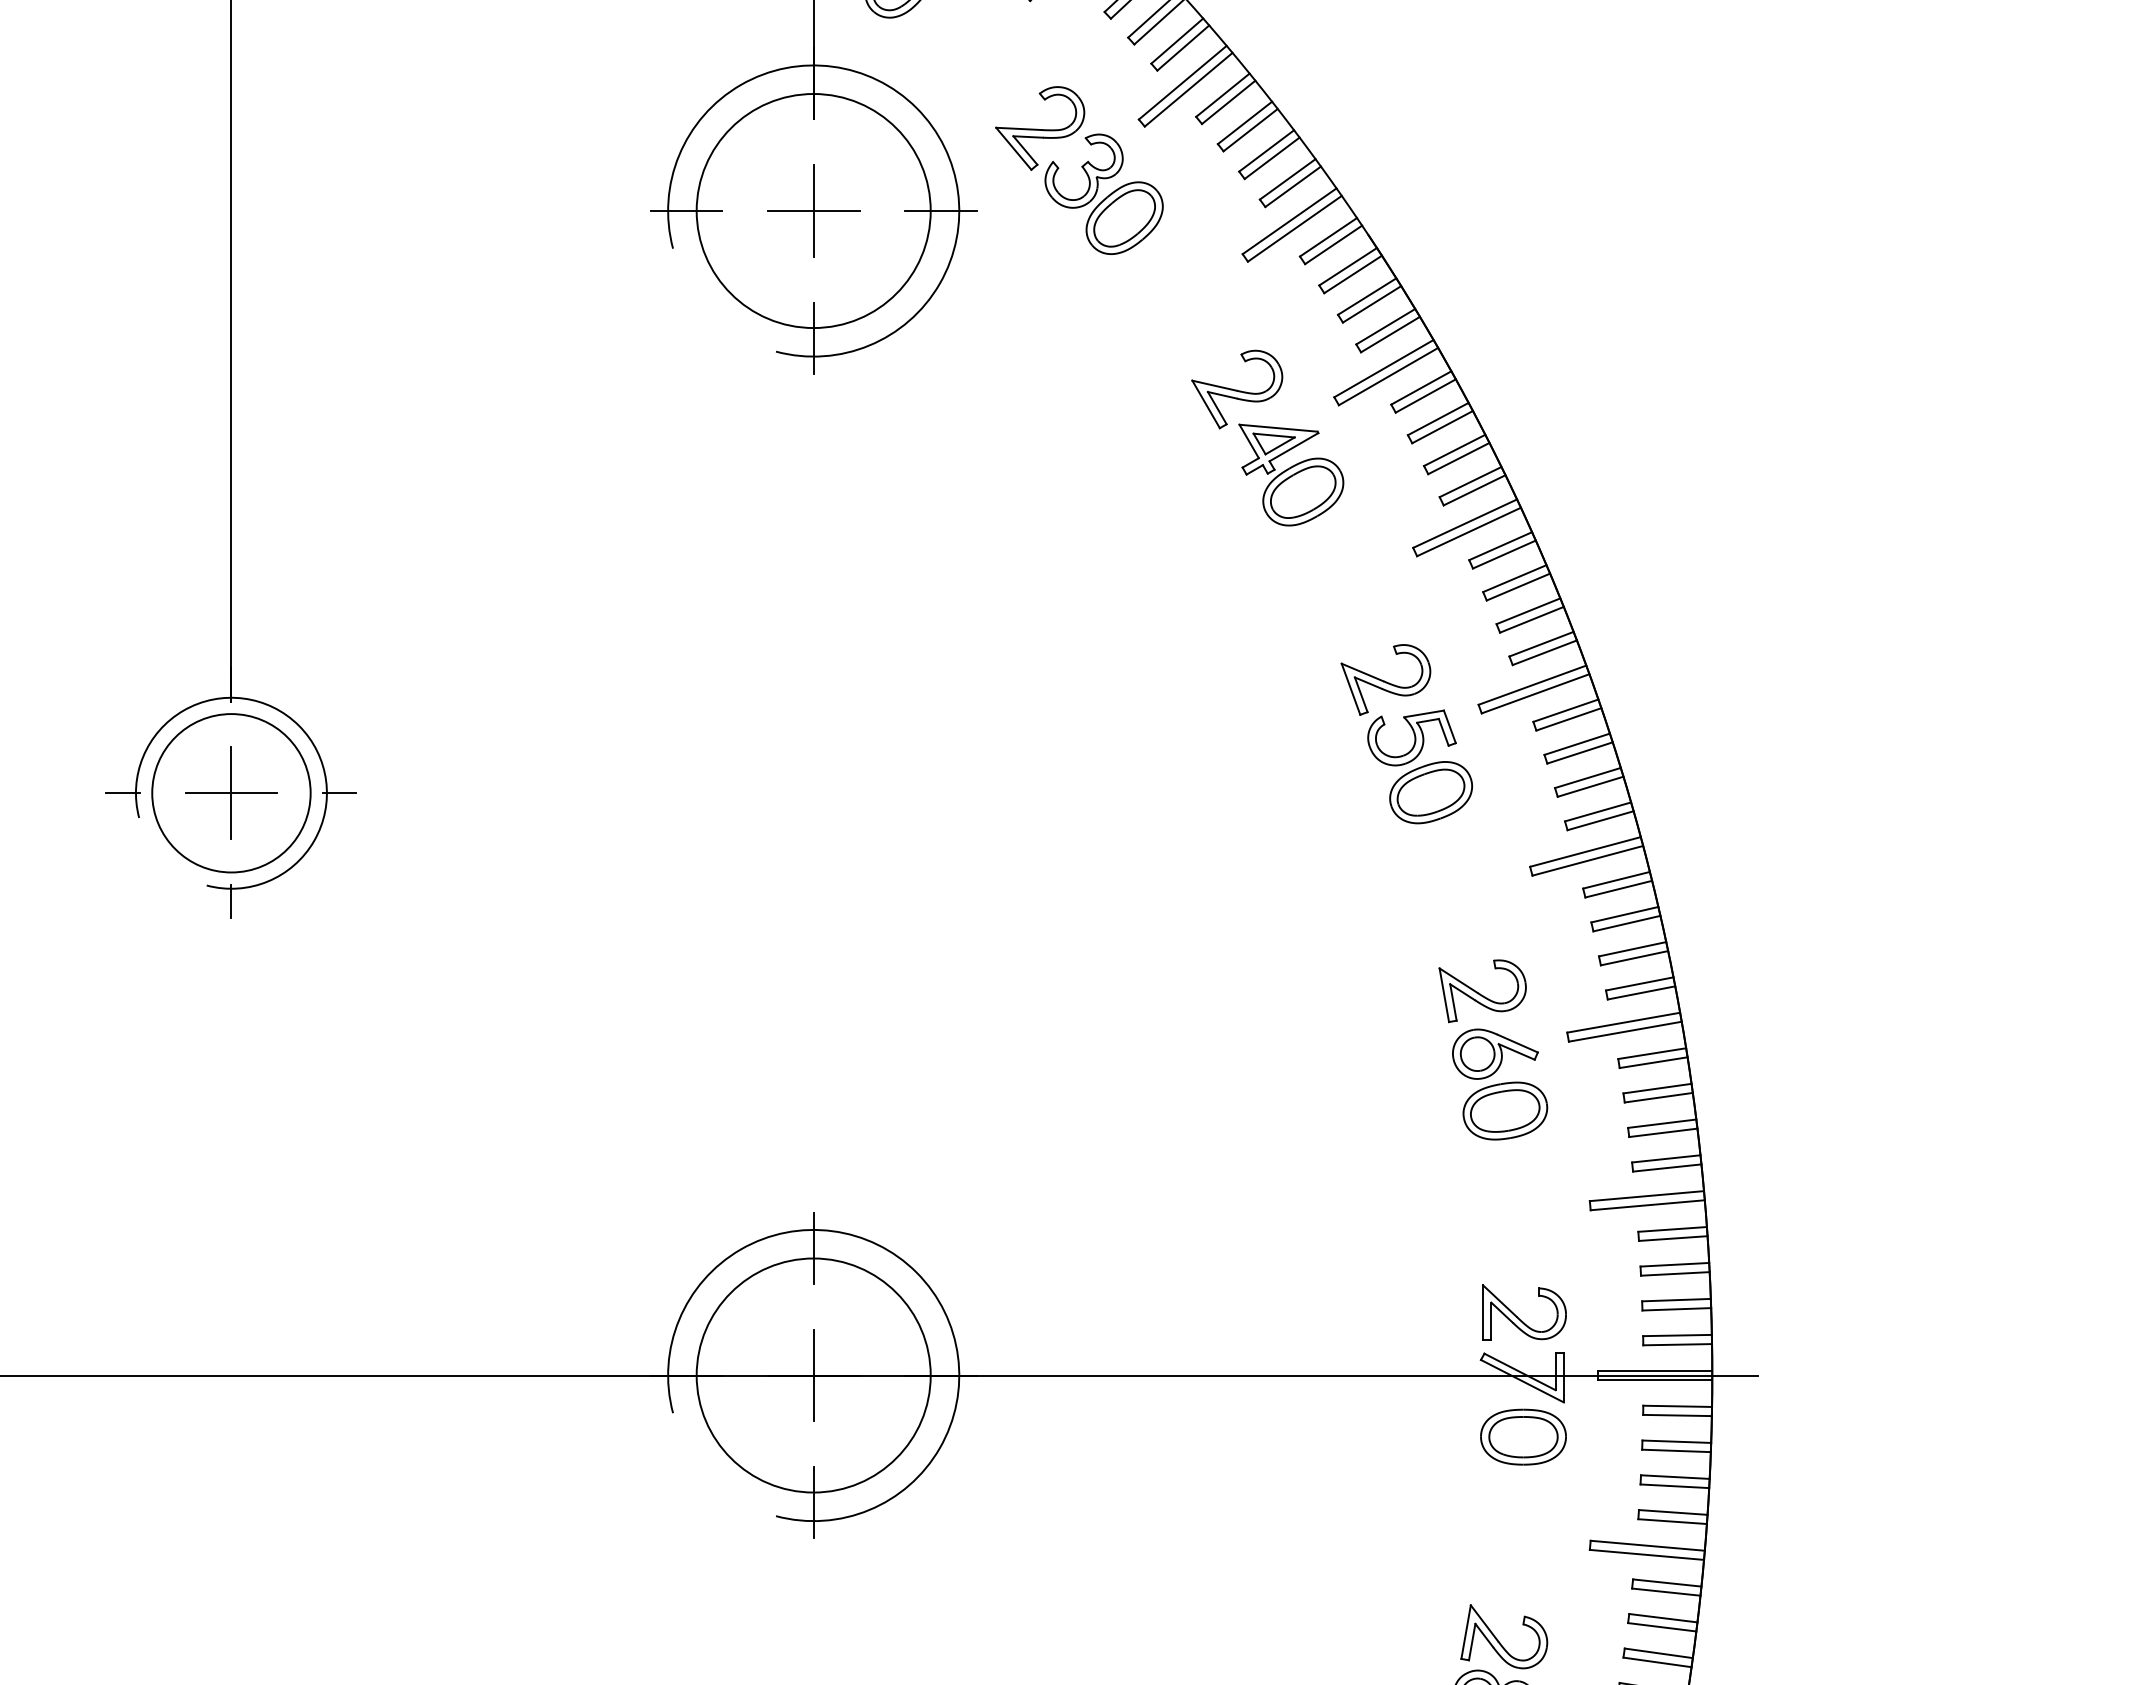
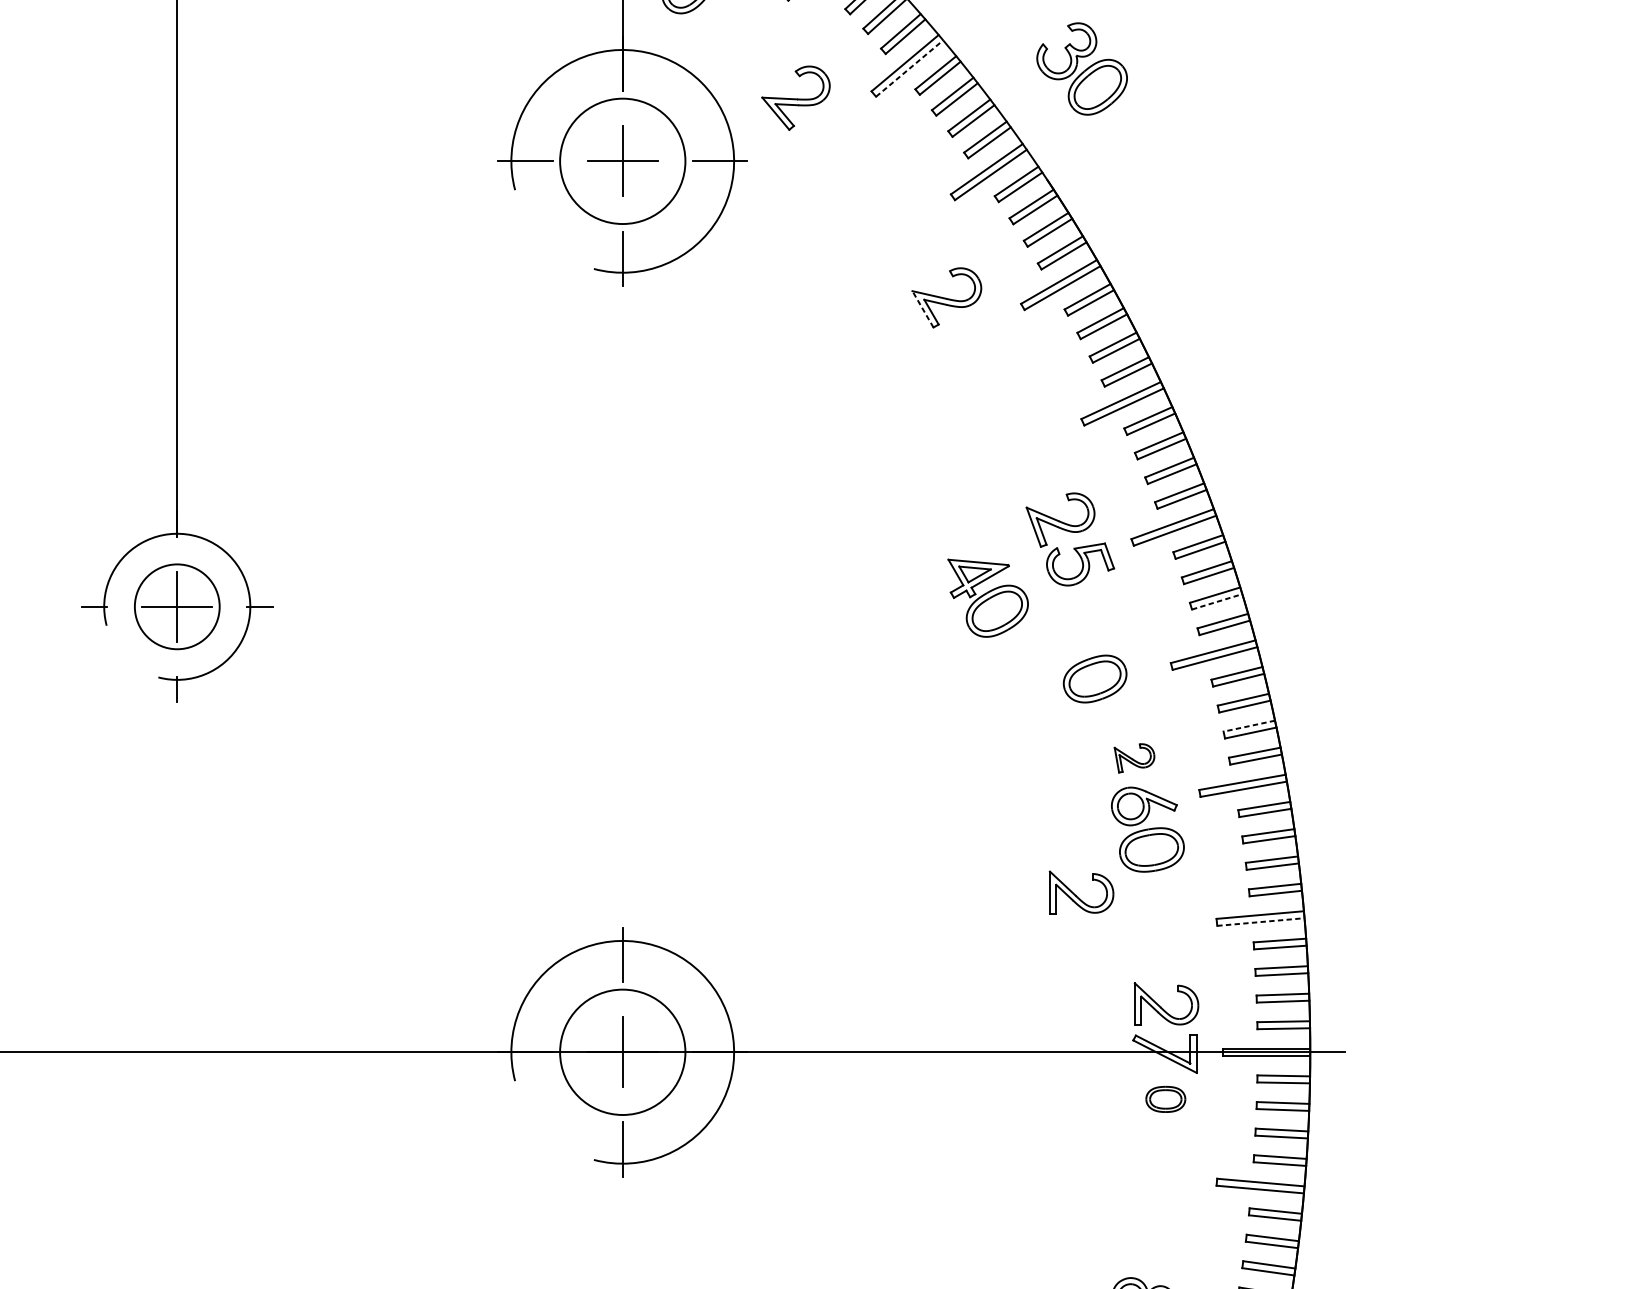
line: (1189, 89) -> (910, 68), solid -> dashed
part: (1103, 193) -> (1081, 68), moved
circle: (813, 211) -> (622, 161), size x0.7
line: (1205, 404) -> (922, 309), solid -> dashed
part: (1291, 474) -> (988, 597), moved
line: (1591, 786) -> (1217, 601), solid -> dashed
part: (1430, 792) -> (1094, 678), moved
circle: (231, 793) -> (177, 607), size x0.7
line: (1632, 949) -> (1249, 726), solid -> dashed
part: (1482, 991) -> (1134, 758), size x0.6
part: (1407, 1171) -> (1077, 896), added
line: (1648, 1205) -> (1261, 922), solid -> dashed
circle: (813, 1375) -> (622, 1052), size x0.7
part: (1523, 1436) -> (1165, 1098), size x0.6
part: (1499, 1641) -> (1147, 1255), removed

